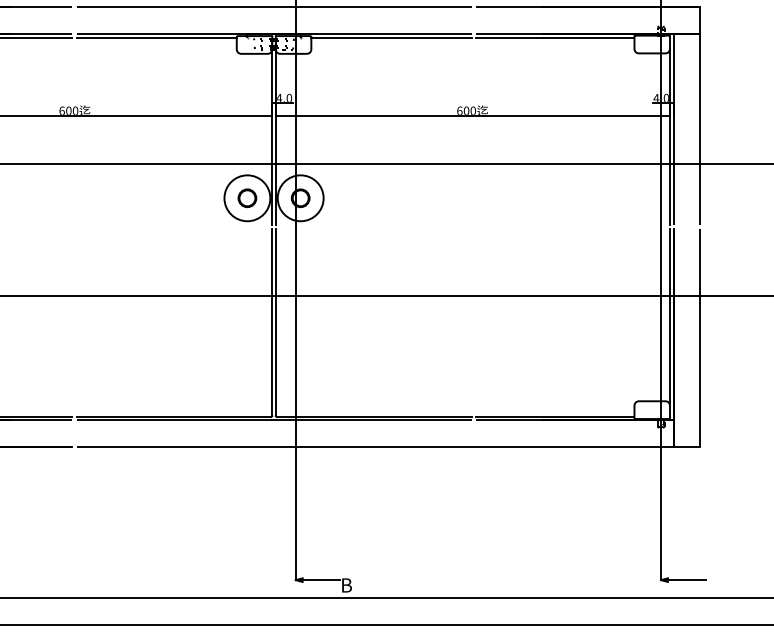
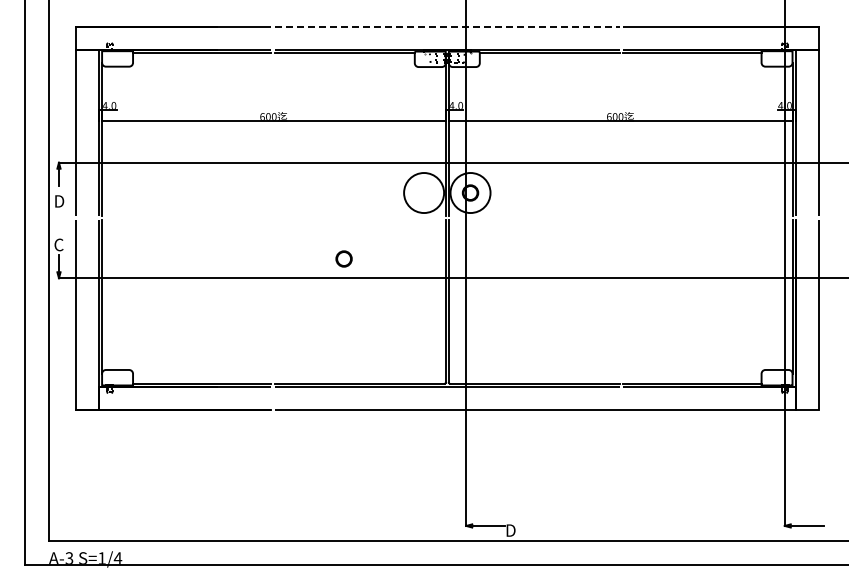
line: (274, 7) -> (447, 26), solid -> dashed
circle: (246, 197) -> (343, 258), moved
text: (347, 585) -> (511, 530), B -> D

